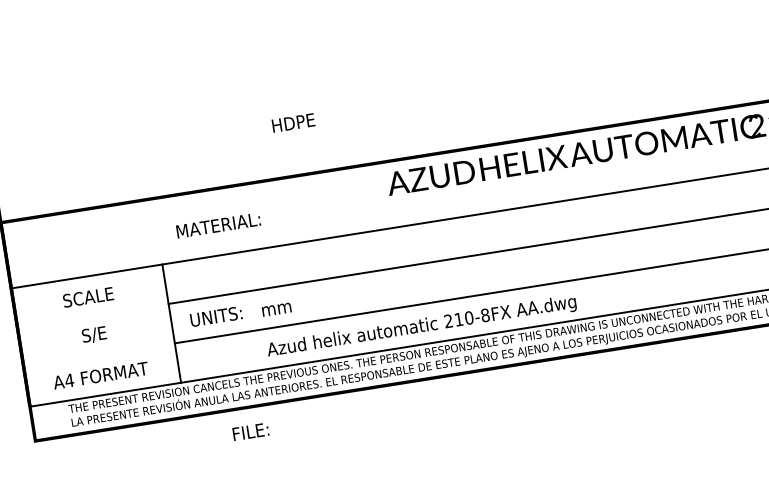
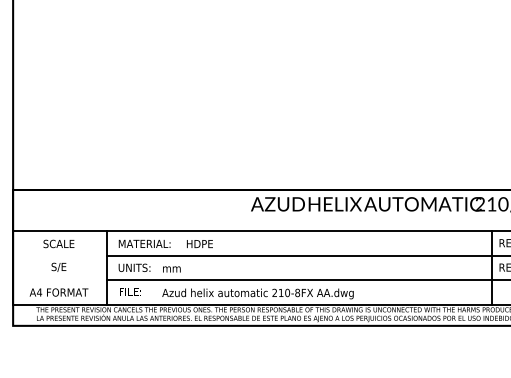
text: (292, 122) -> (199, 243), moved
text: (218, 224) -> (144, 243), moved
text: (250, 431) -> (130, 291), moved

